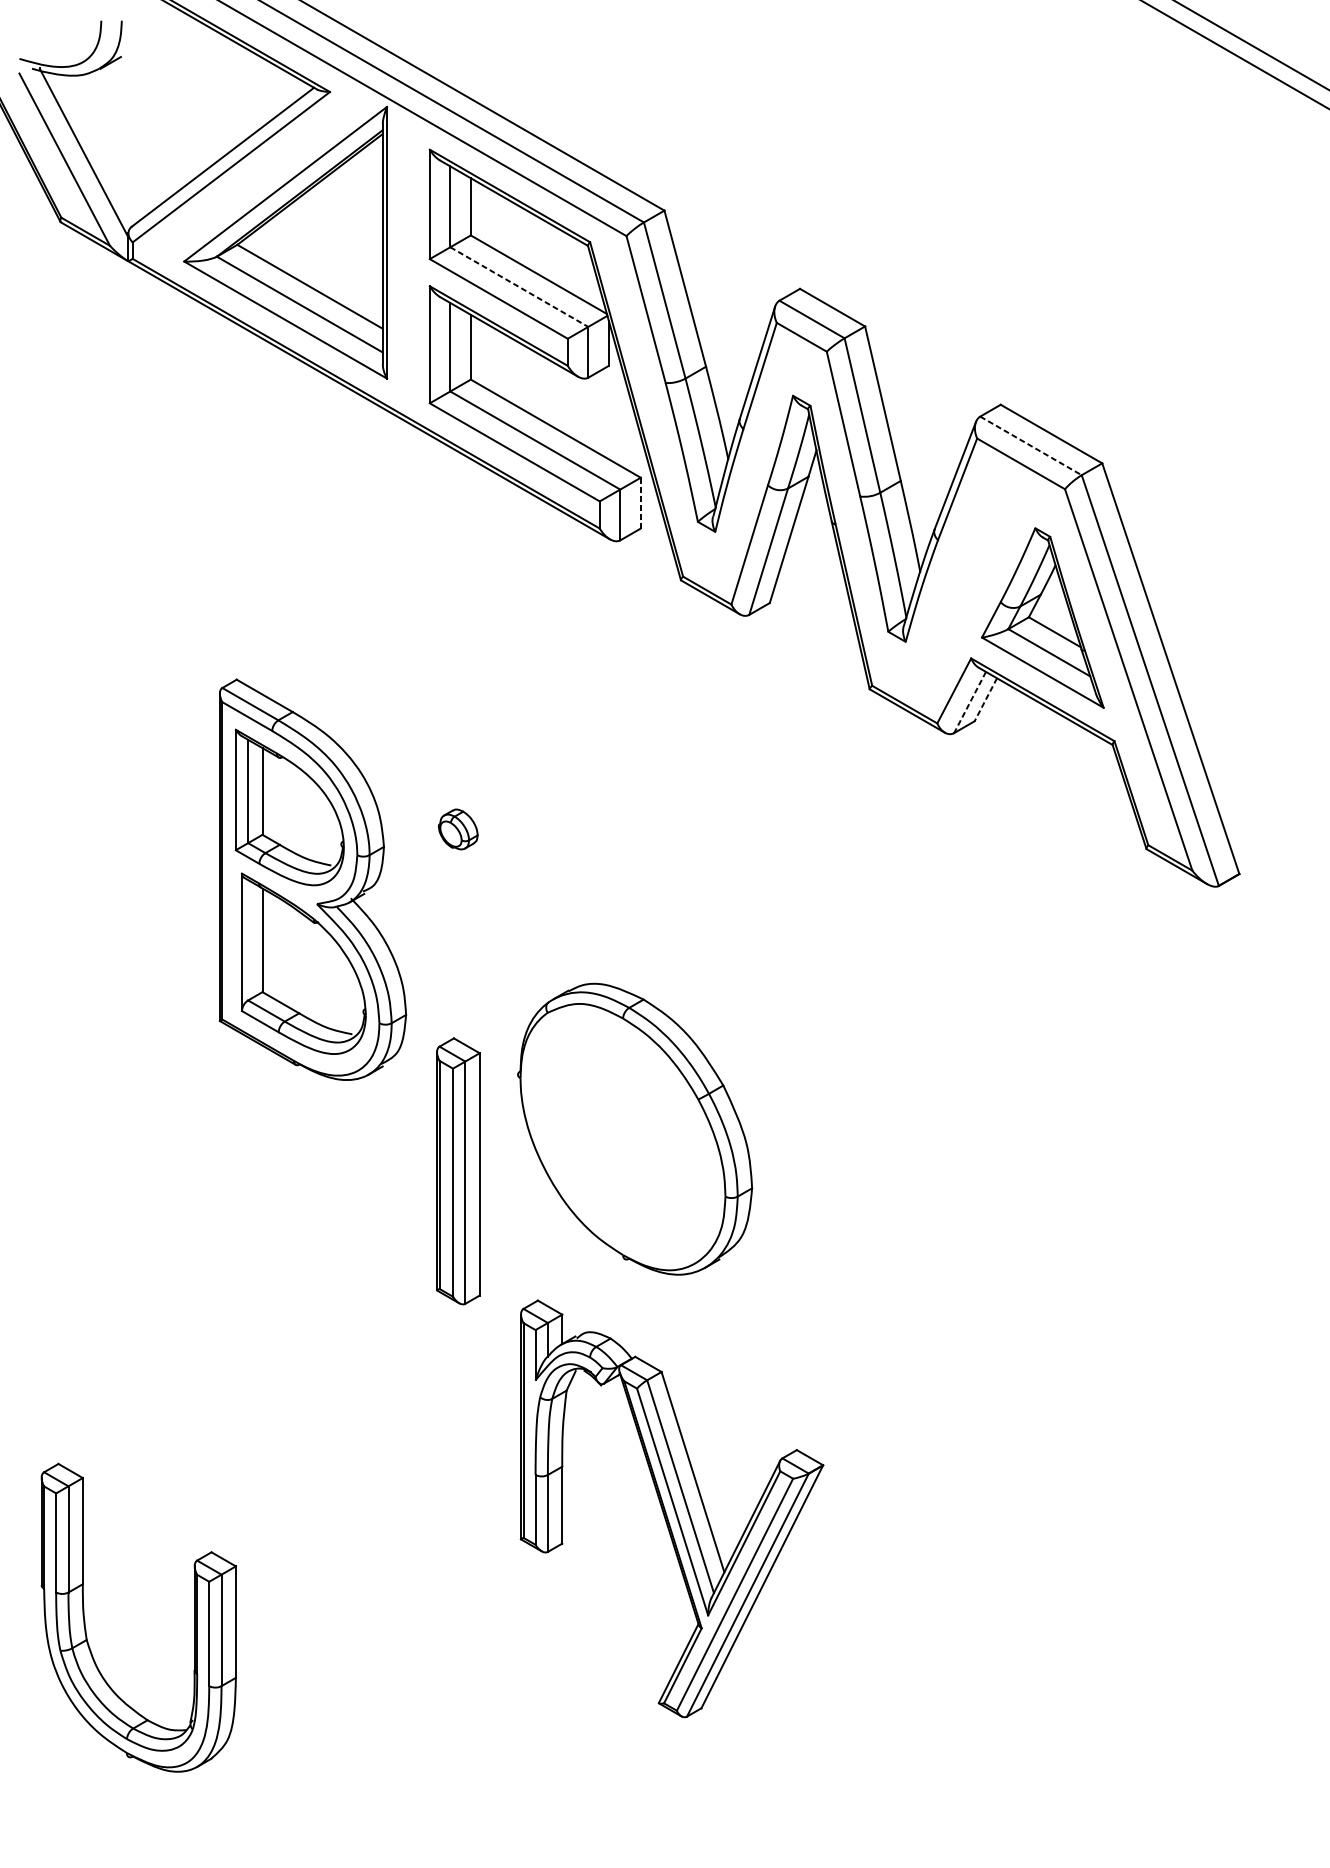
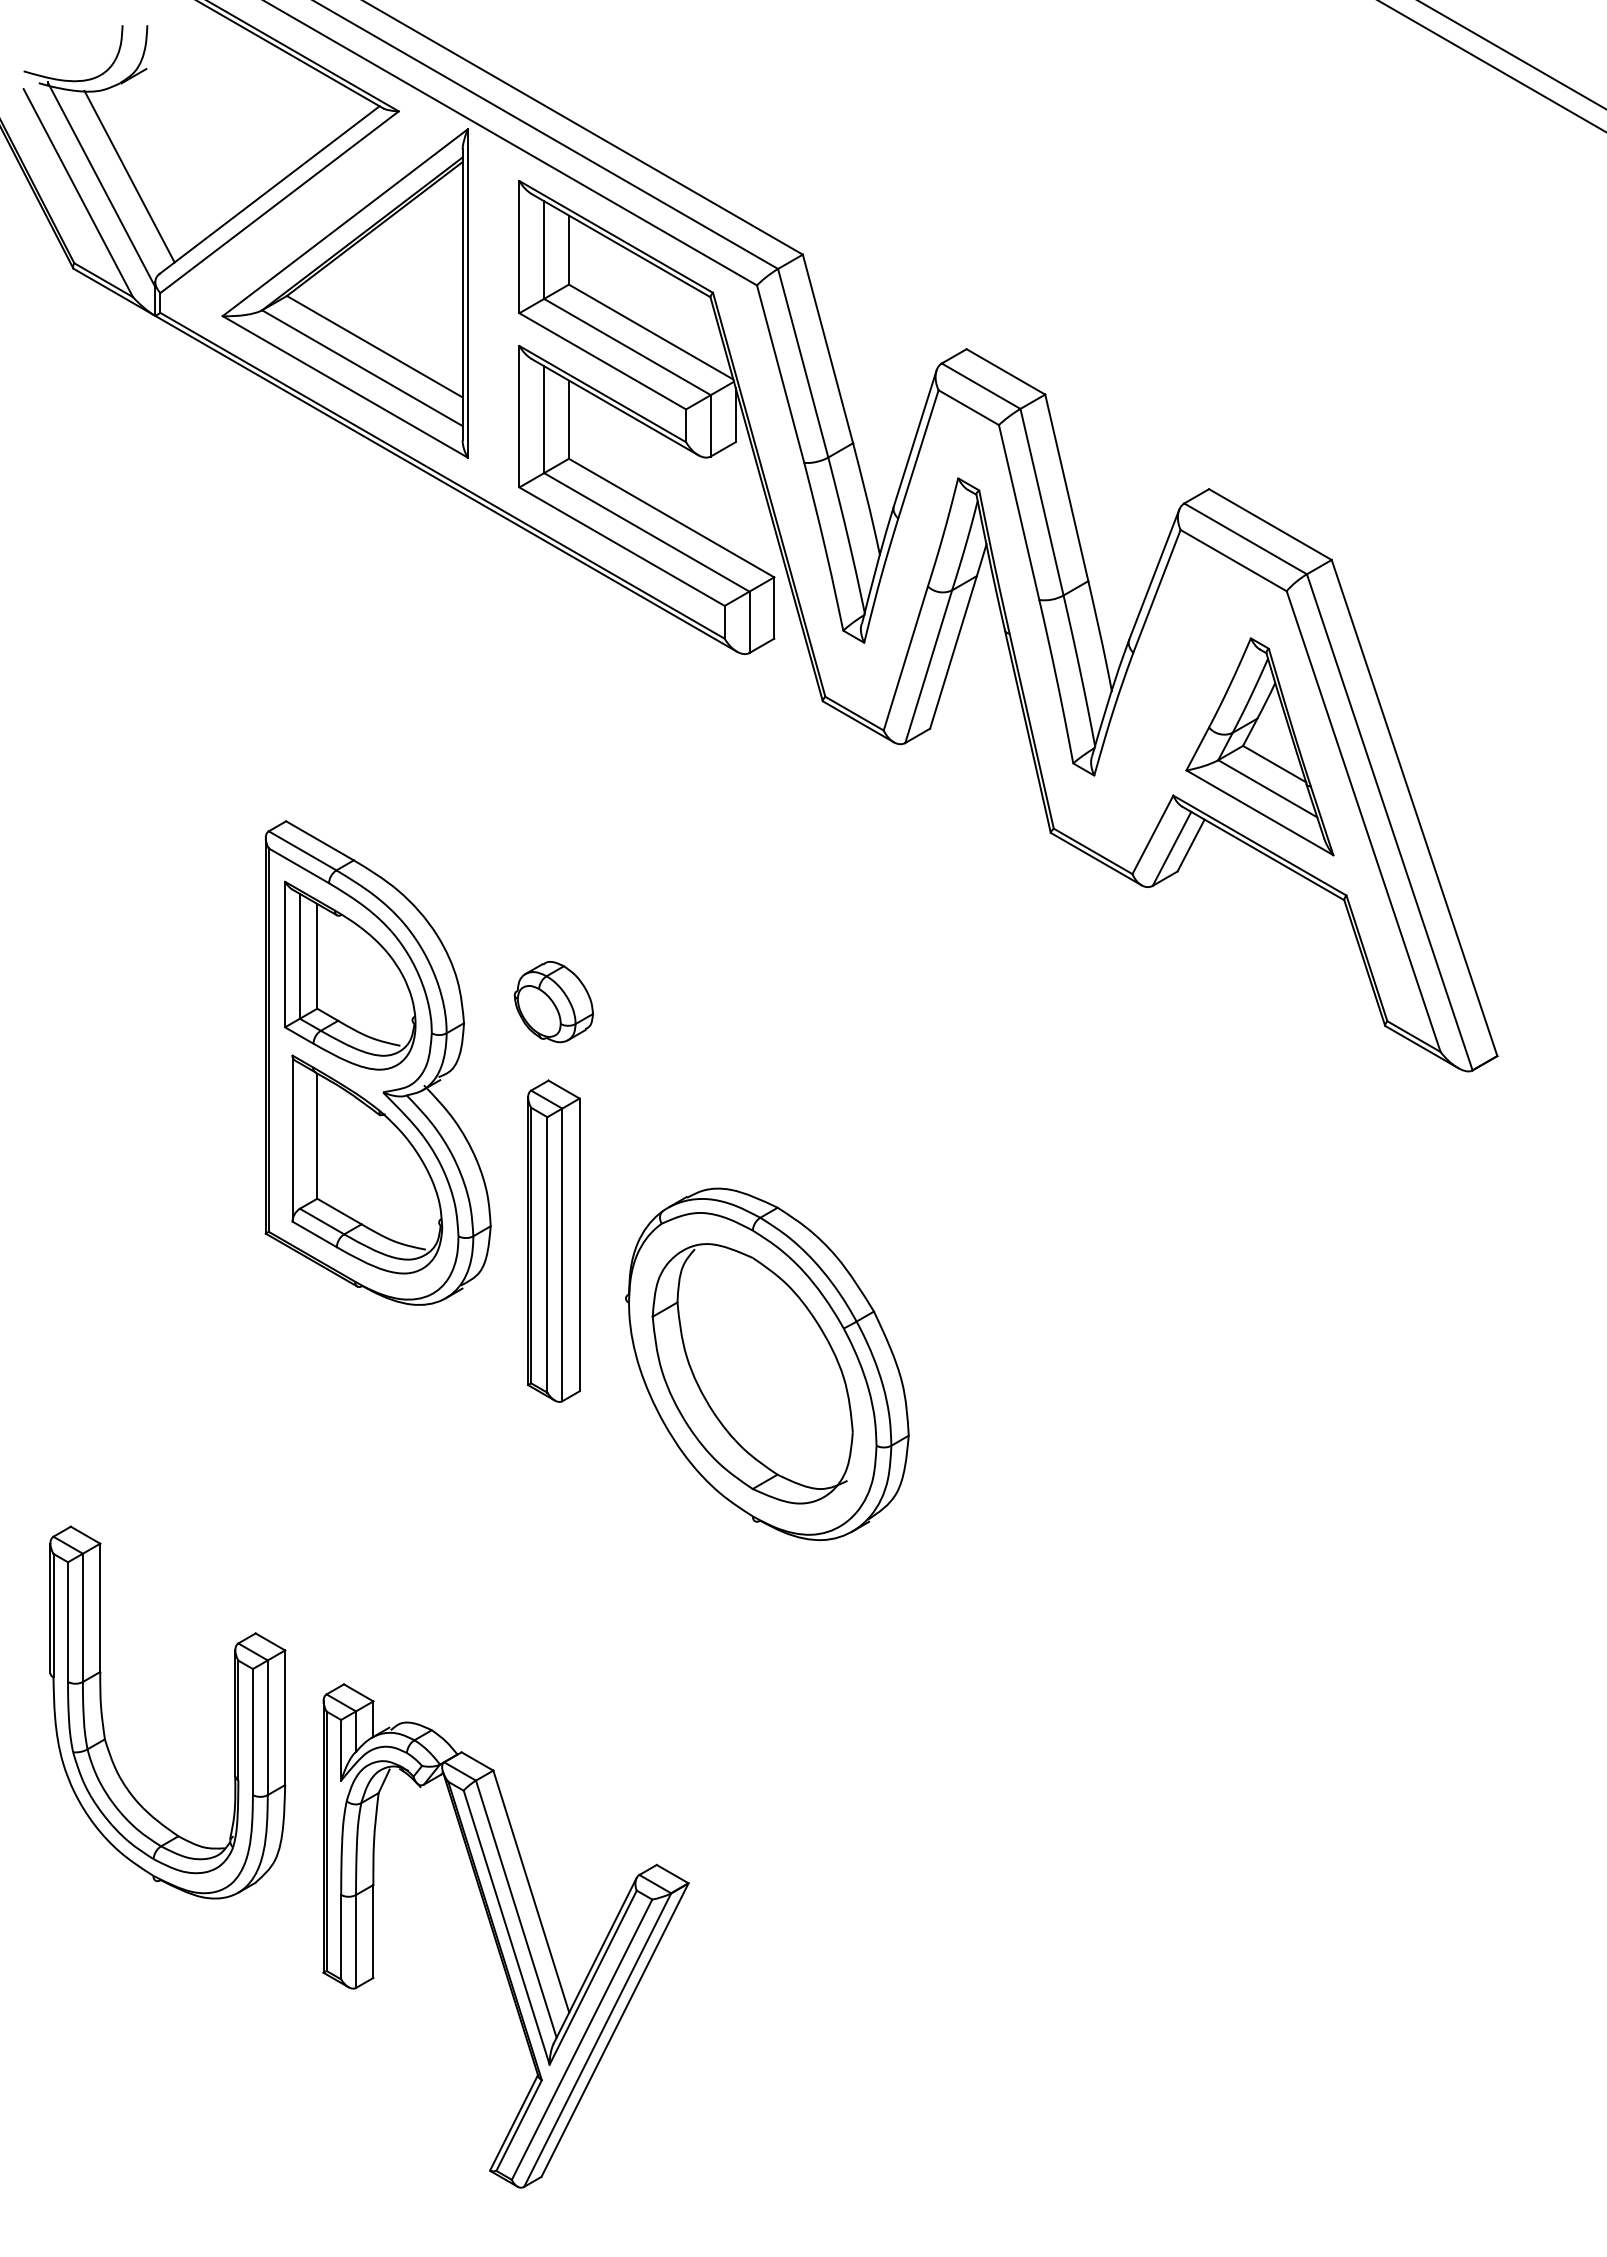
line: (107, 145) -> (129, 176), added
line: (519, 287) -> (627, 347), dashed -> solid
line: (1030, 445) -> (1245, 538), dashed -> solid
line: (640, 503) -> (774, 608), dashed -> solid
line: (985, 700) -> (1190, 846), dashed -> solid
line: (970, 702) -> (1172, 848), dashed -> solid
part: (458, 829) -> (553, 1002), size x1.67
part: (622, 1136) -> (752, 1373), added
part: (458, 1170) -> (553, 1240), moved
part: (671, 1508) -> (505, 1935), moved
part: (85, 1622) -> (103, 1718), moved

